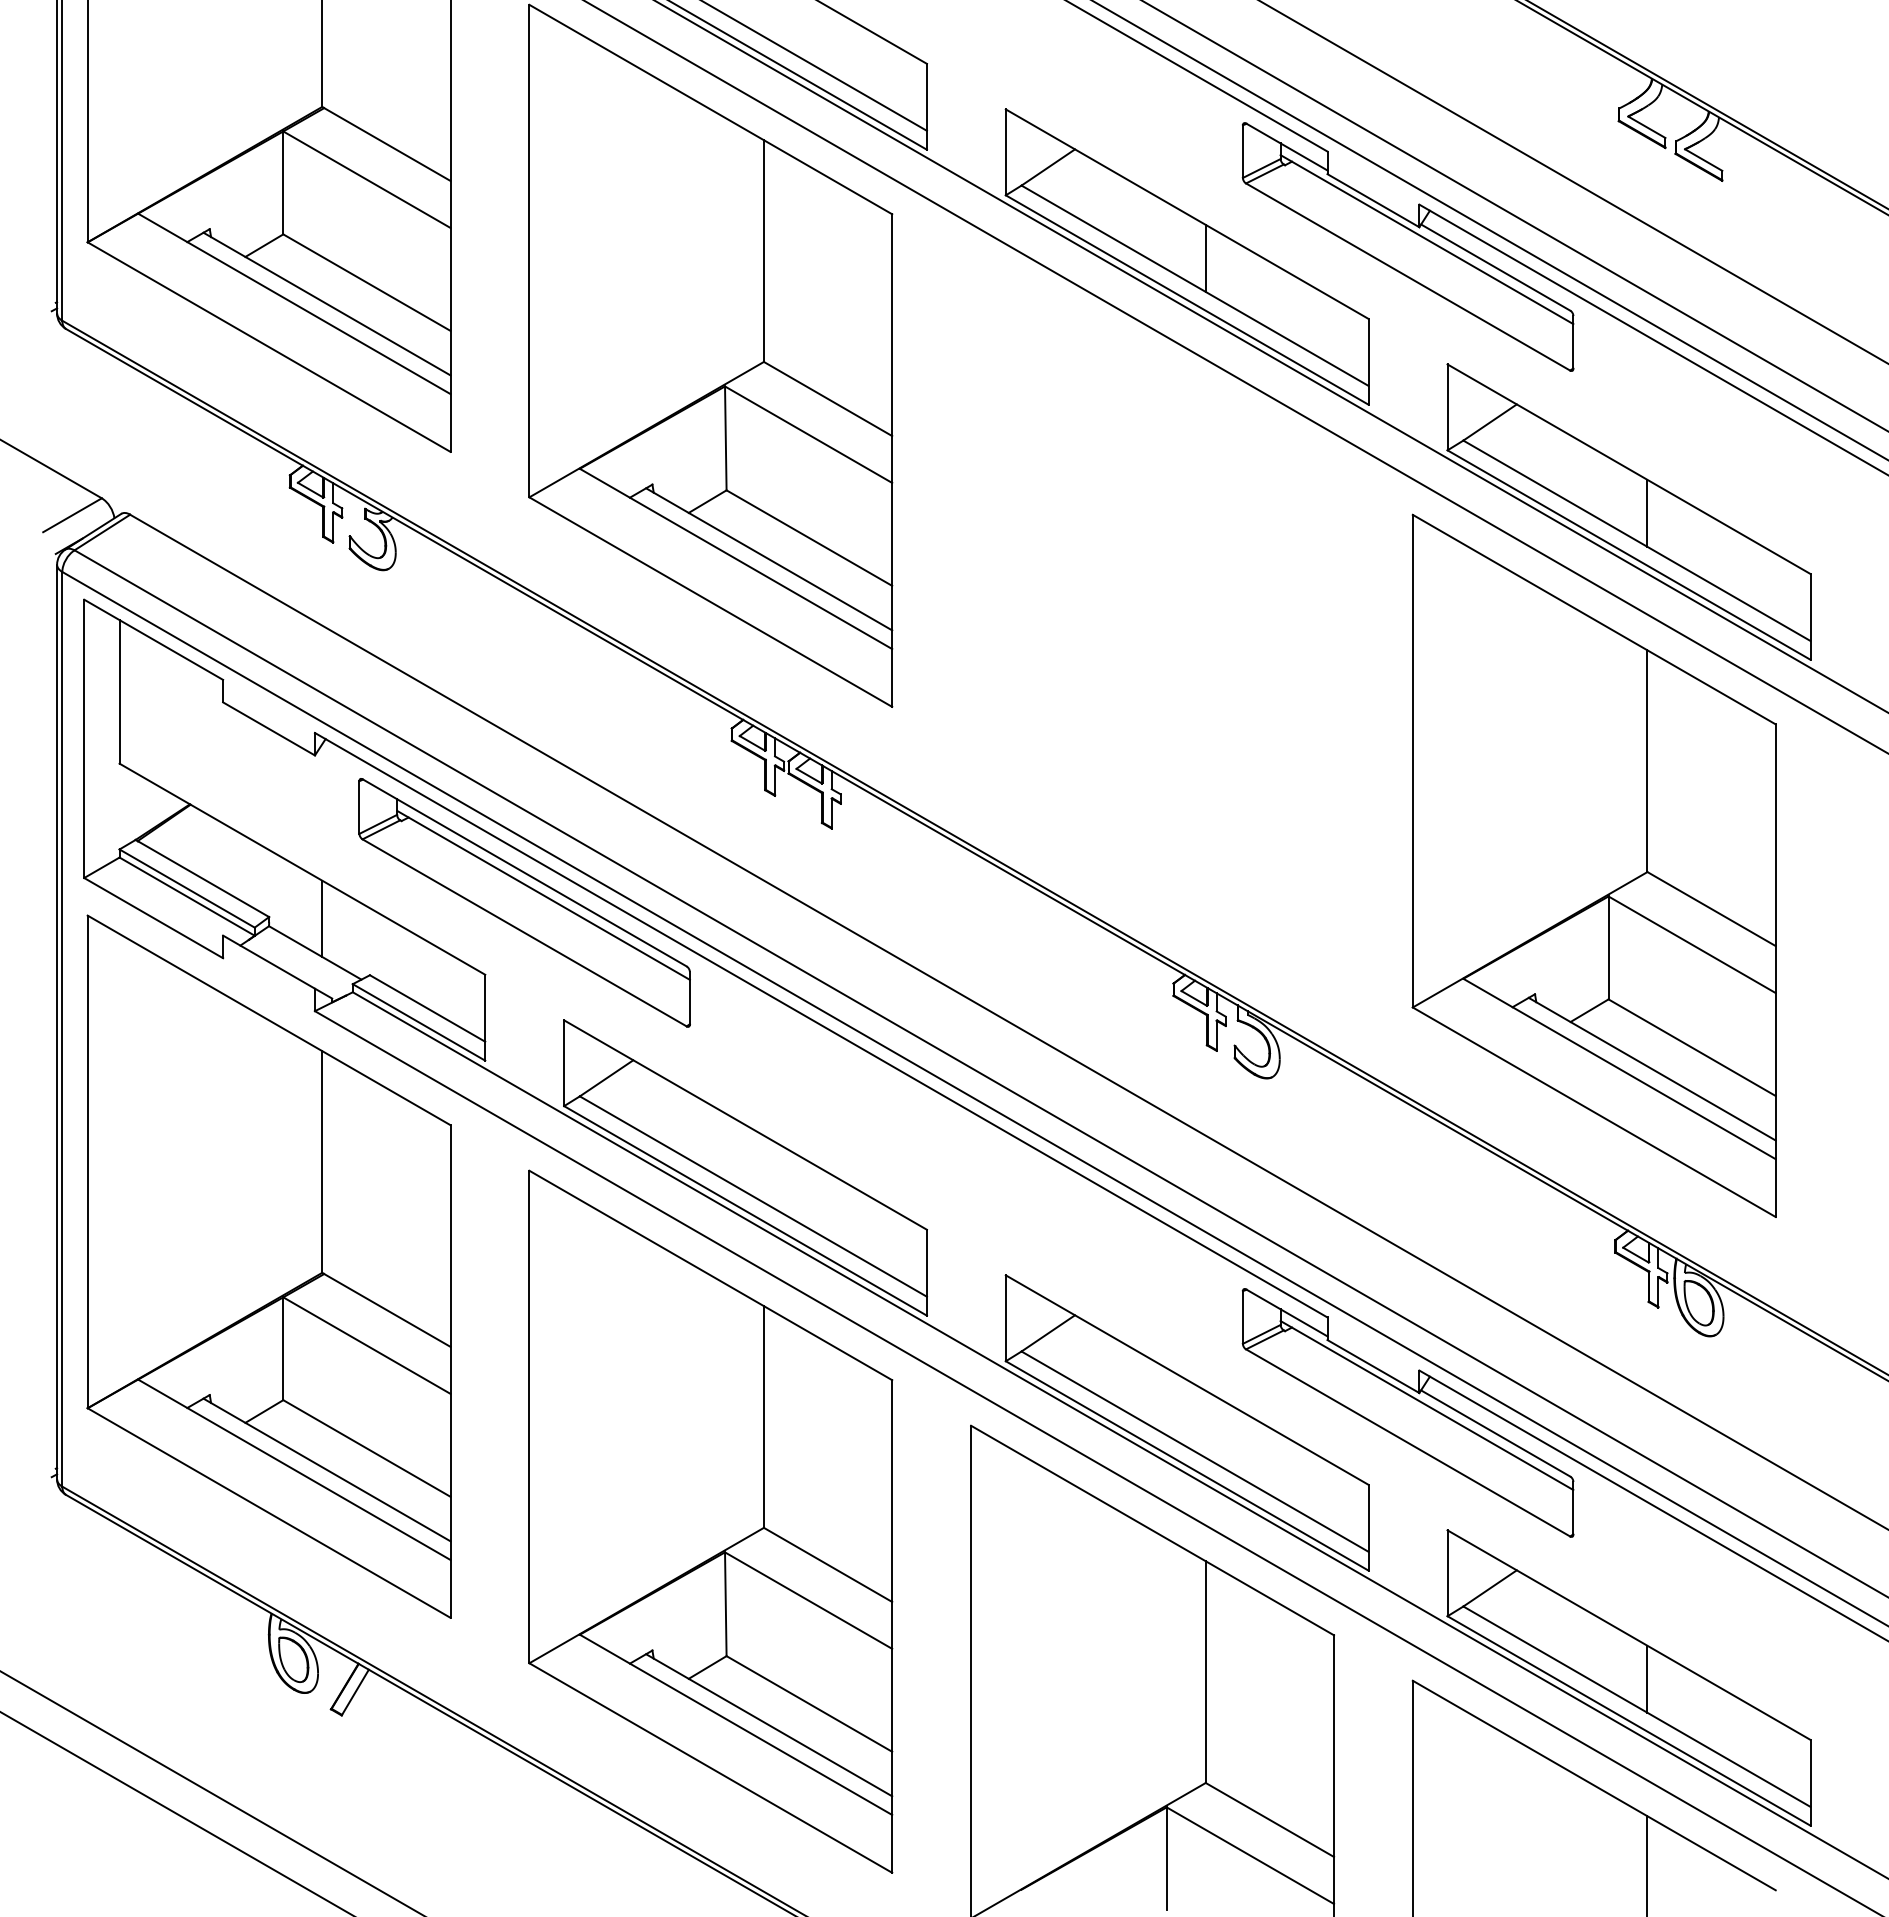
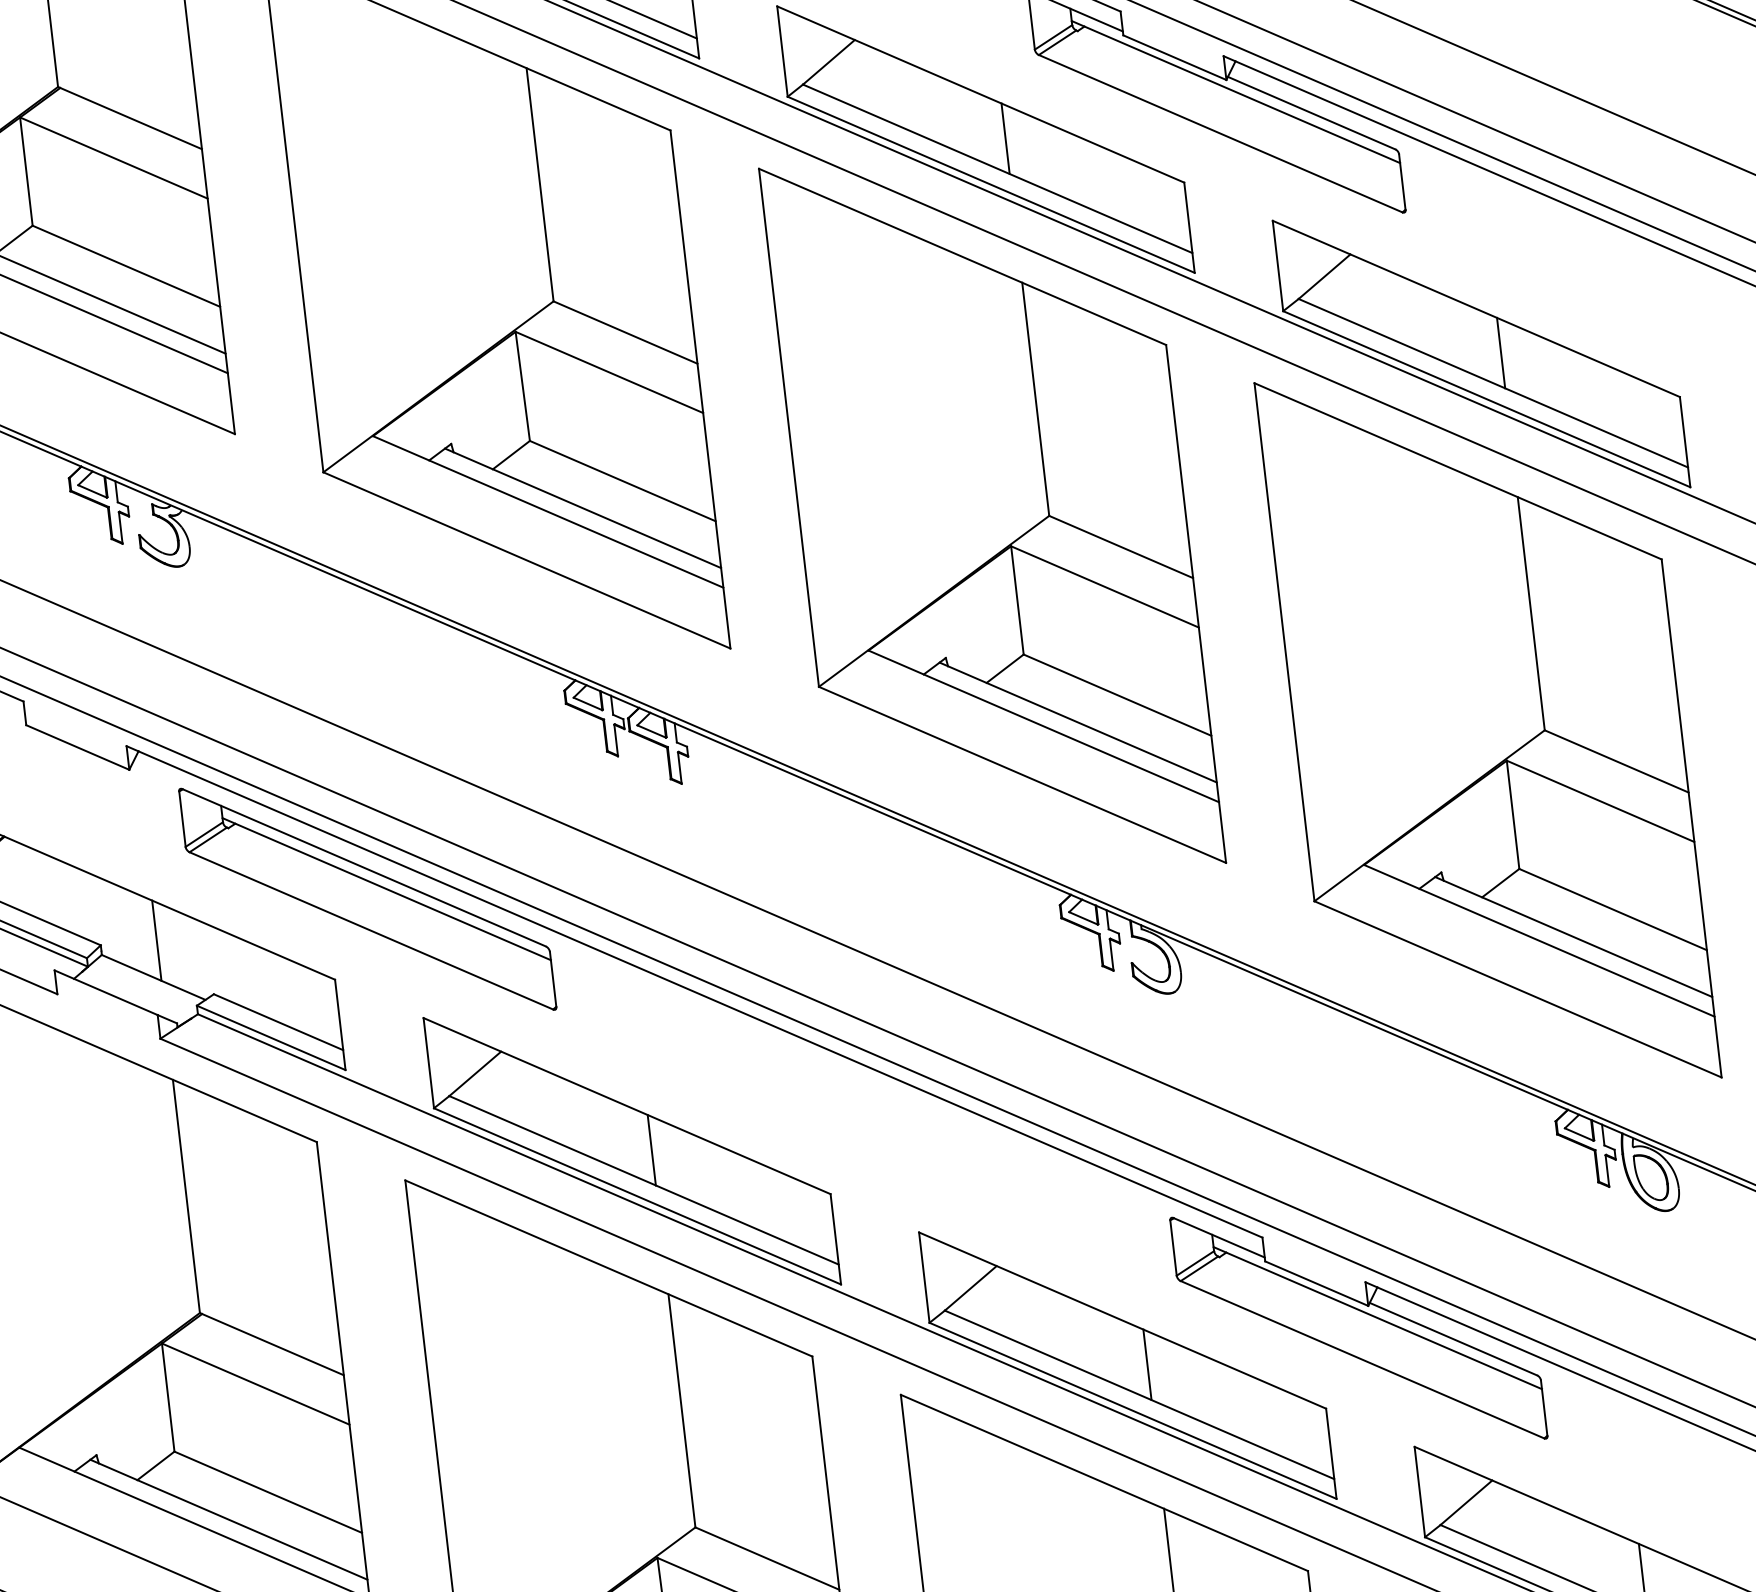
part: (1152, 610) -> (992, 515), added
line: (763, 1168) -> (651, 1149), added
line: (1205, 1423) -> (1147, 1363), added

